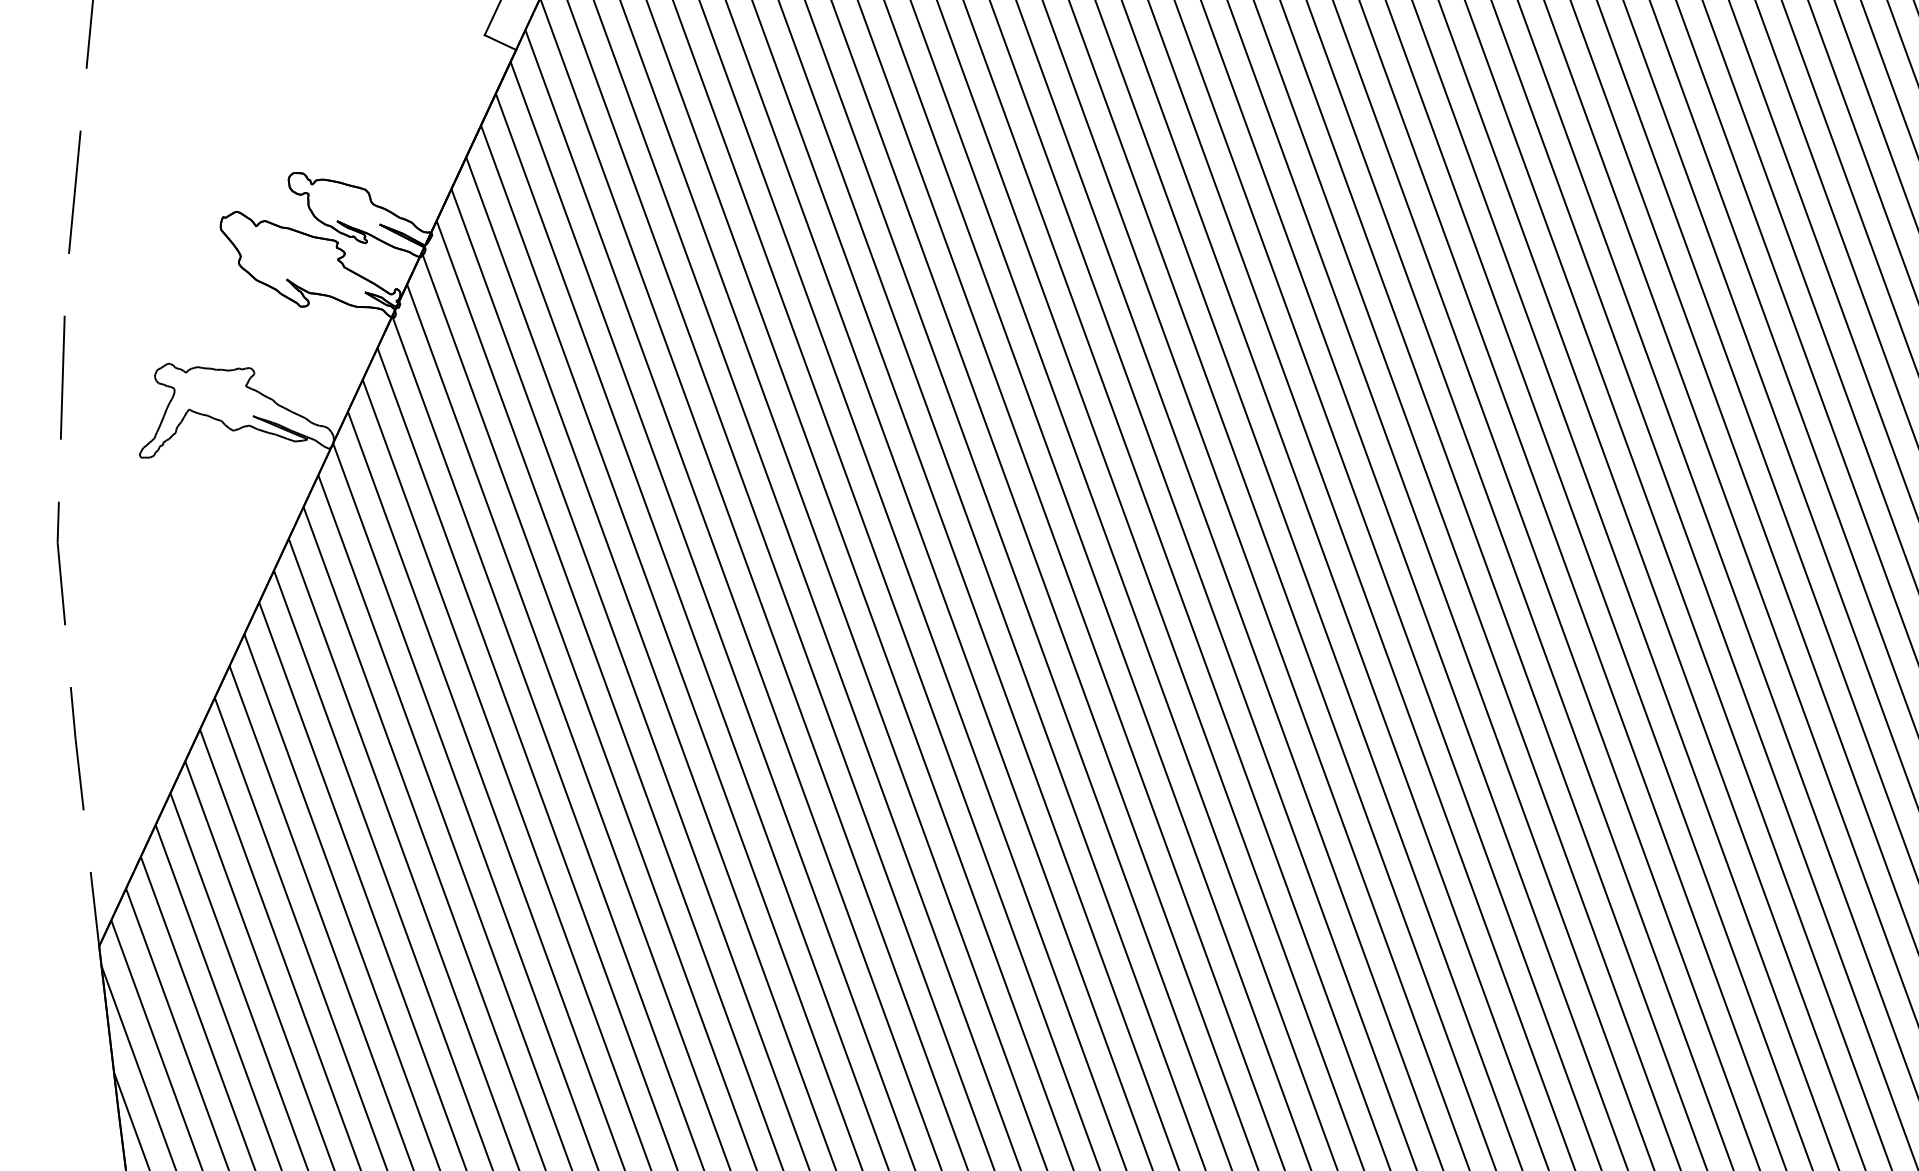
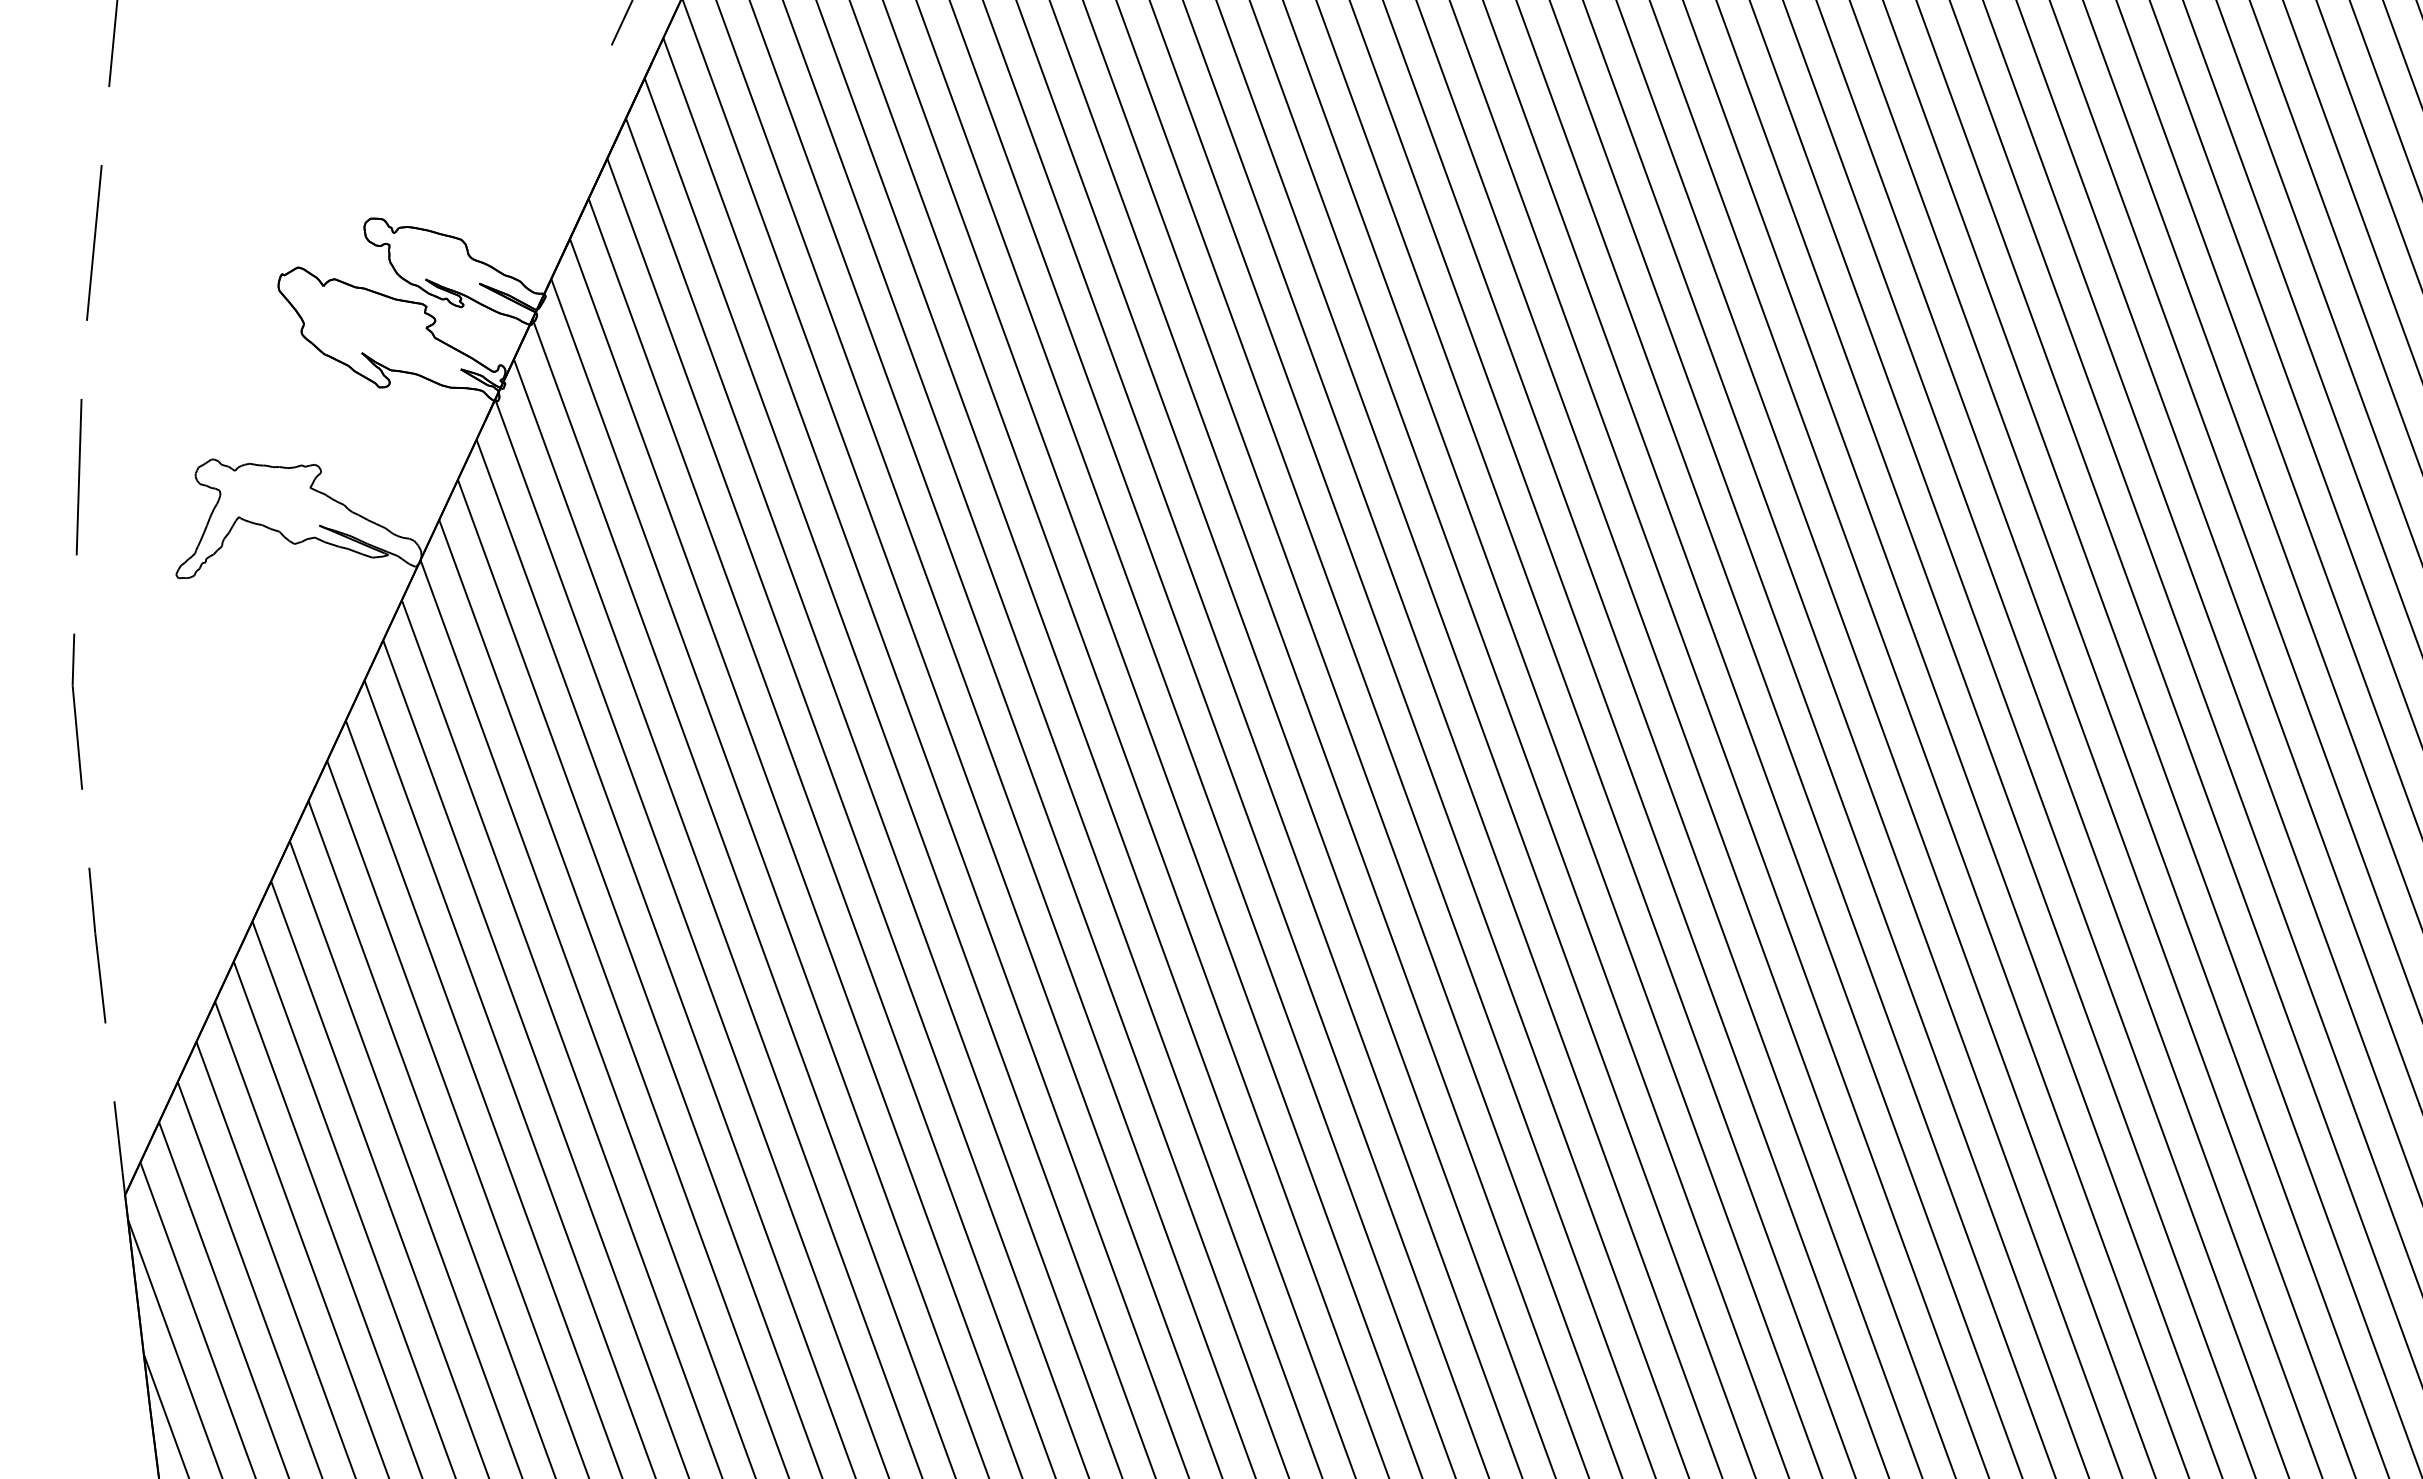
line: (500, 42) -> (631, 53), removed

